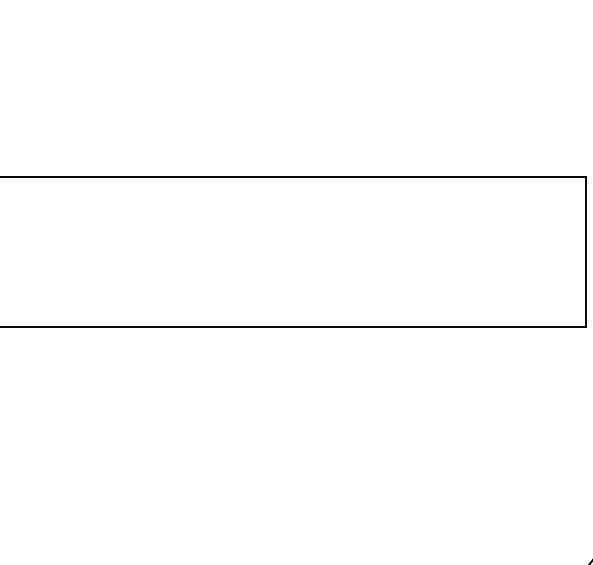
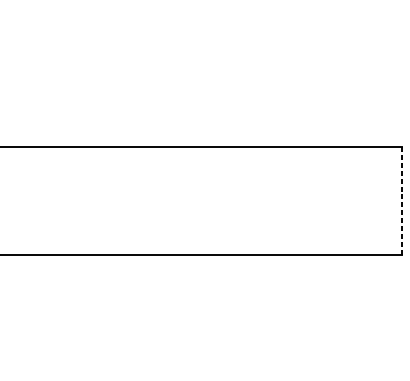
line: (586, 252) -> (402, 201), solid -> dashed

